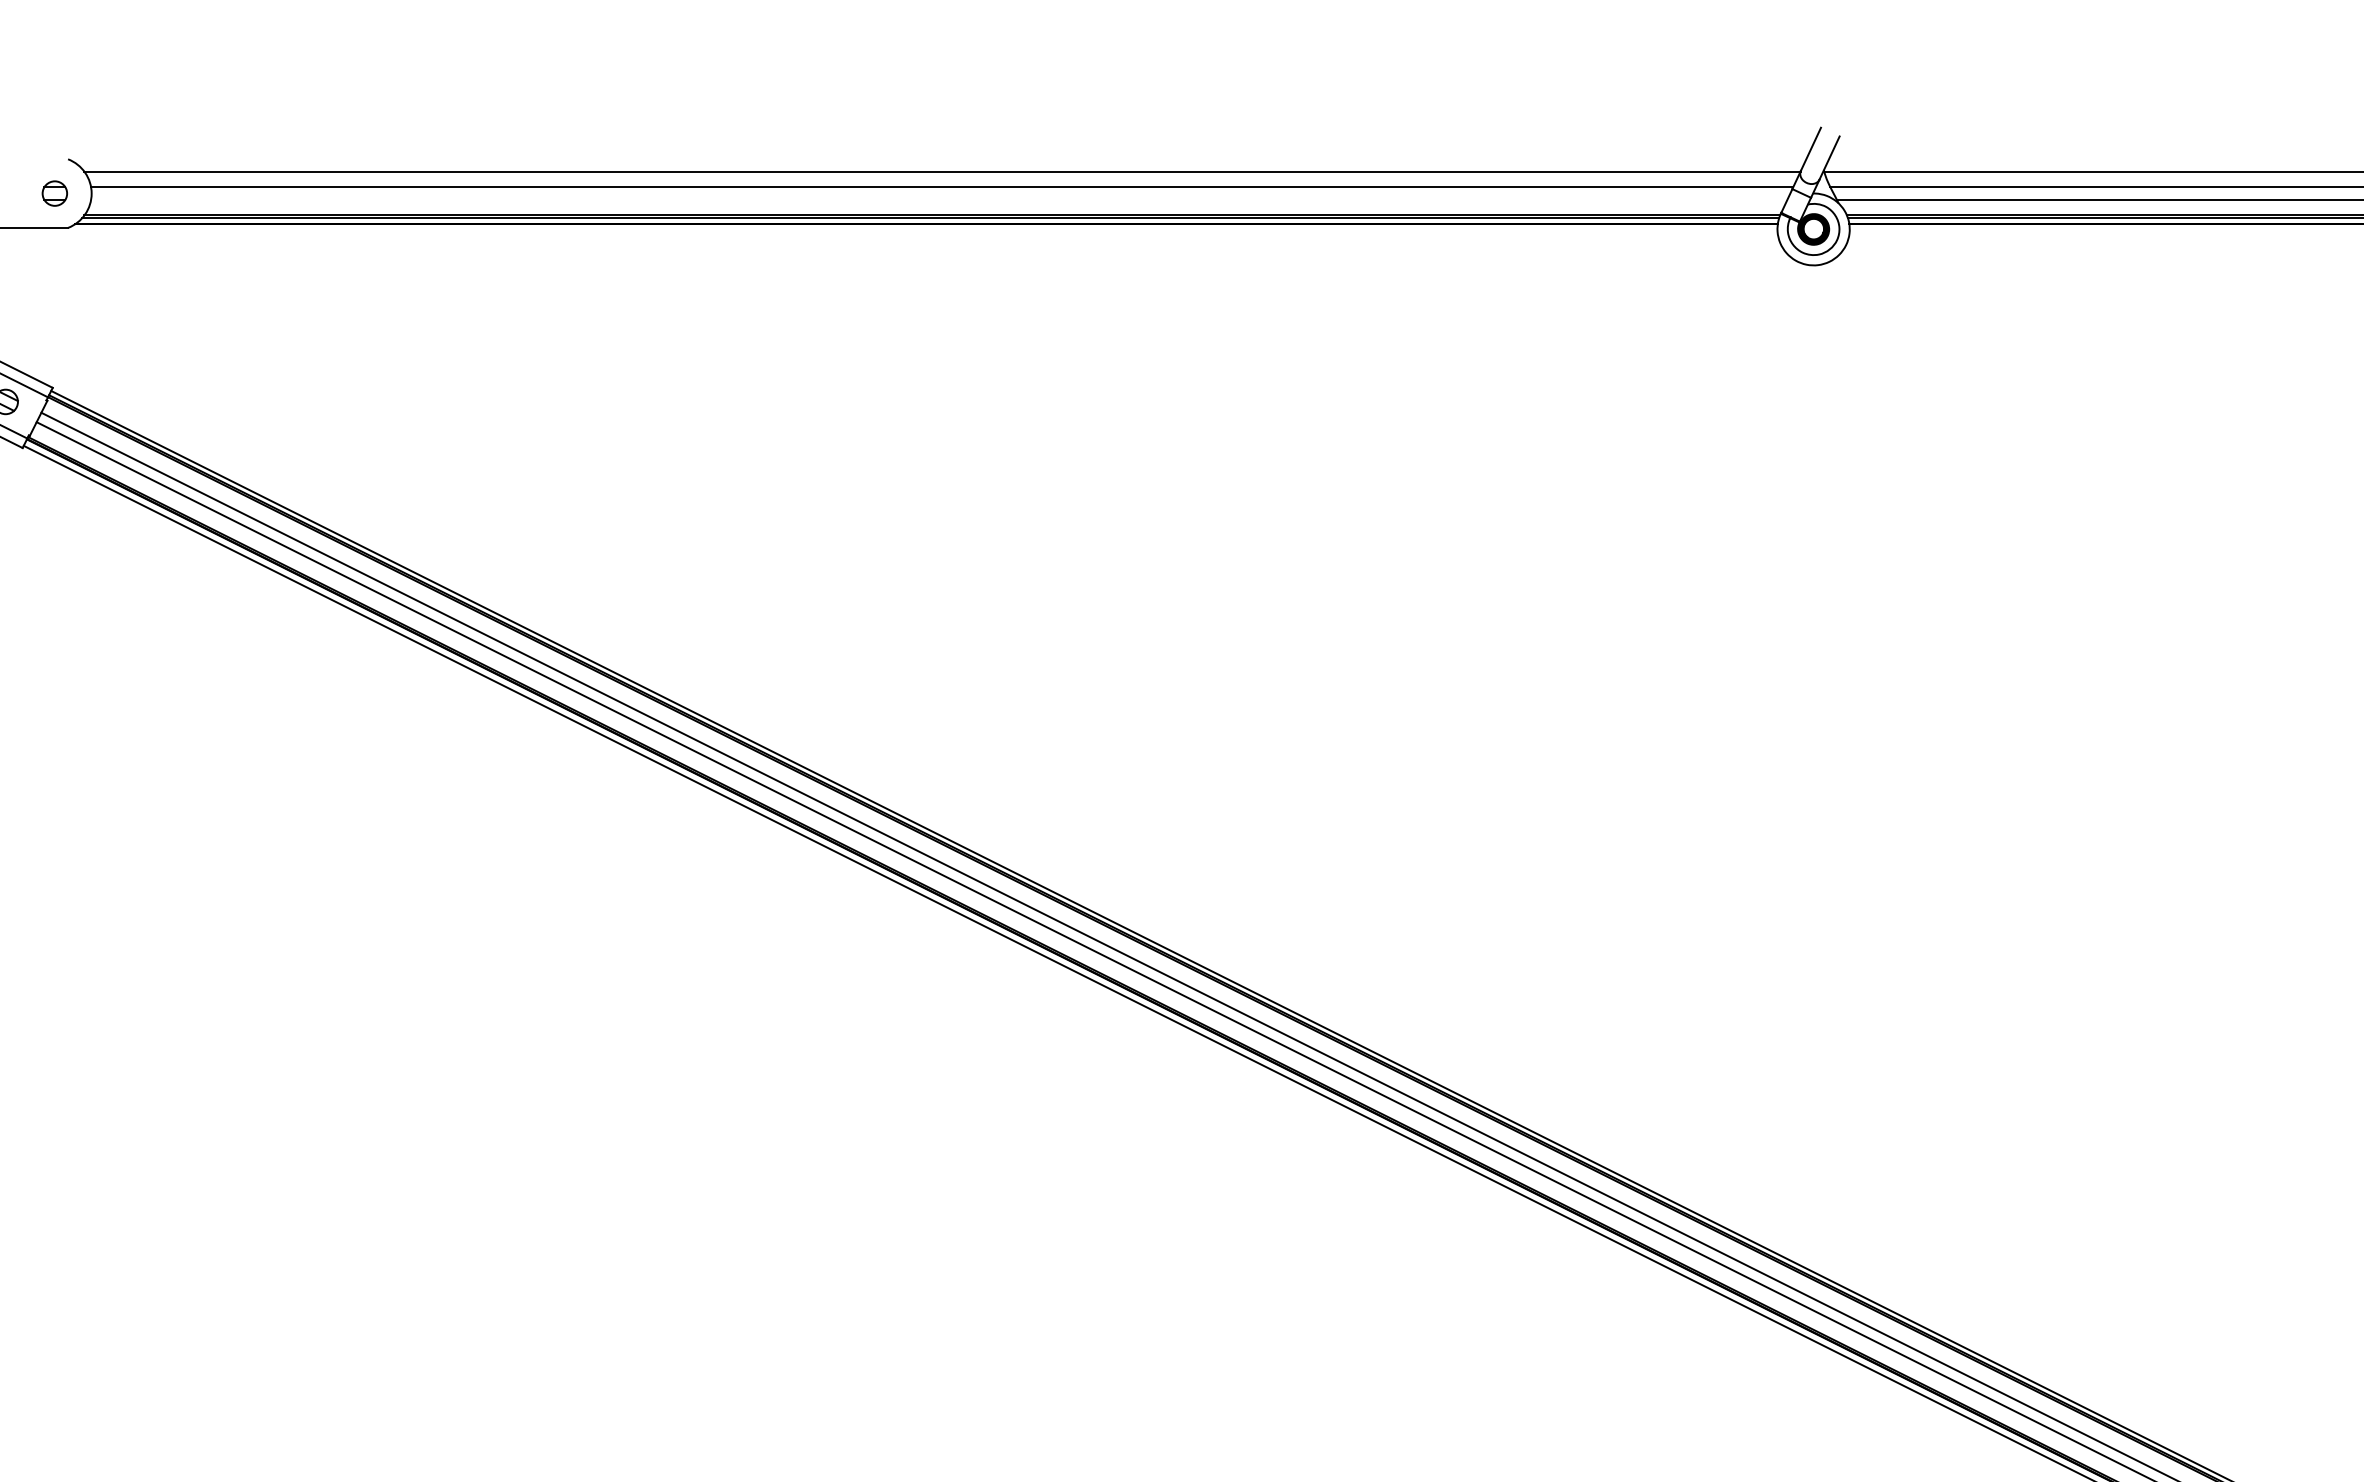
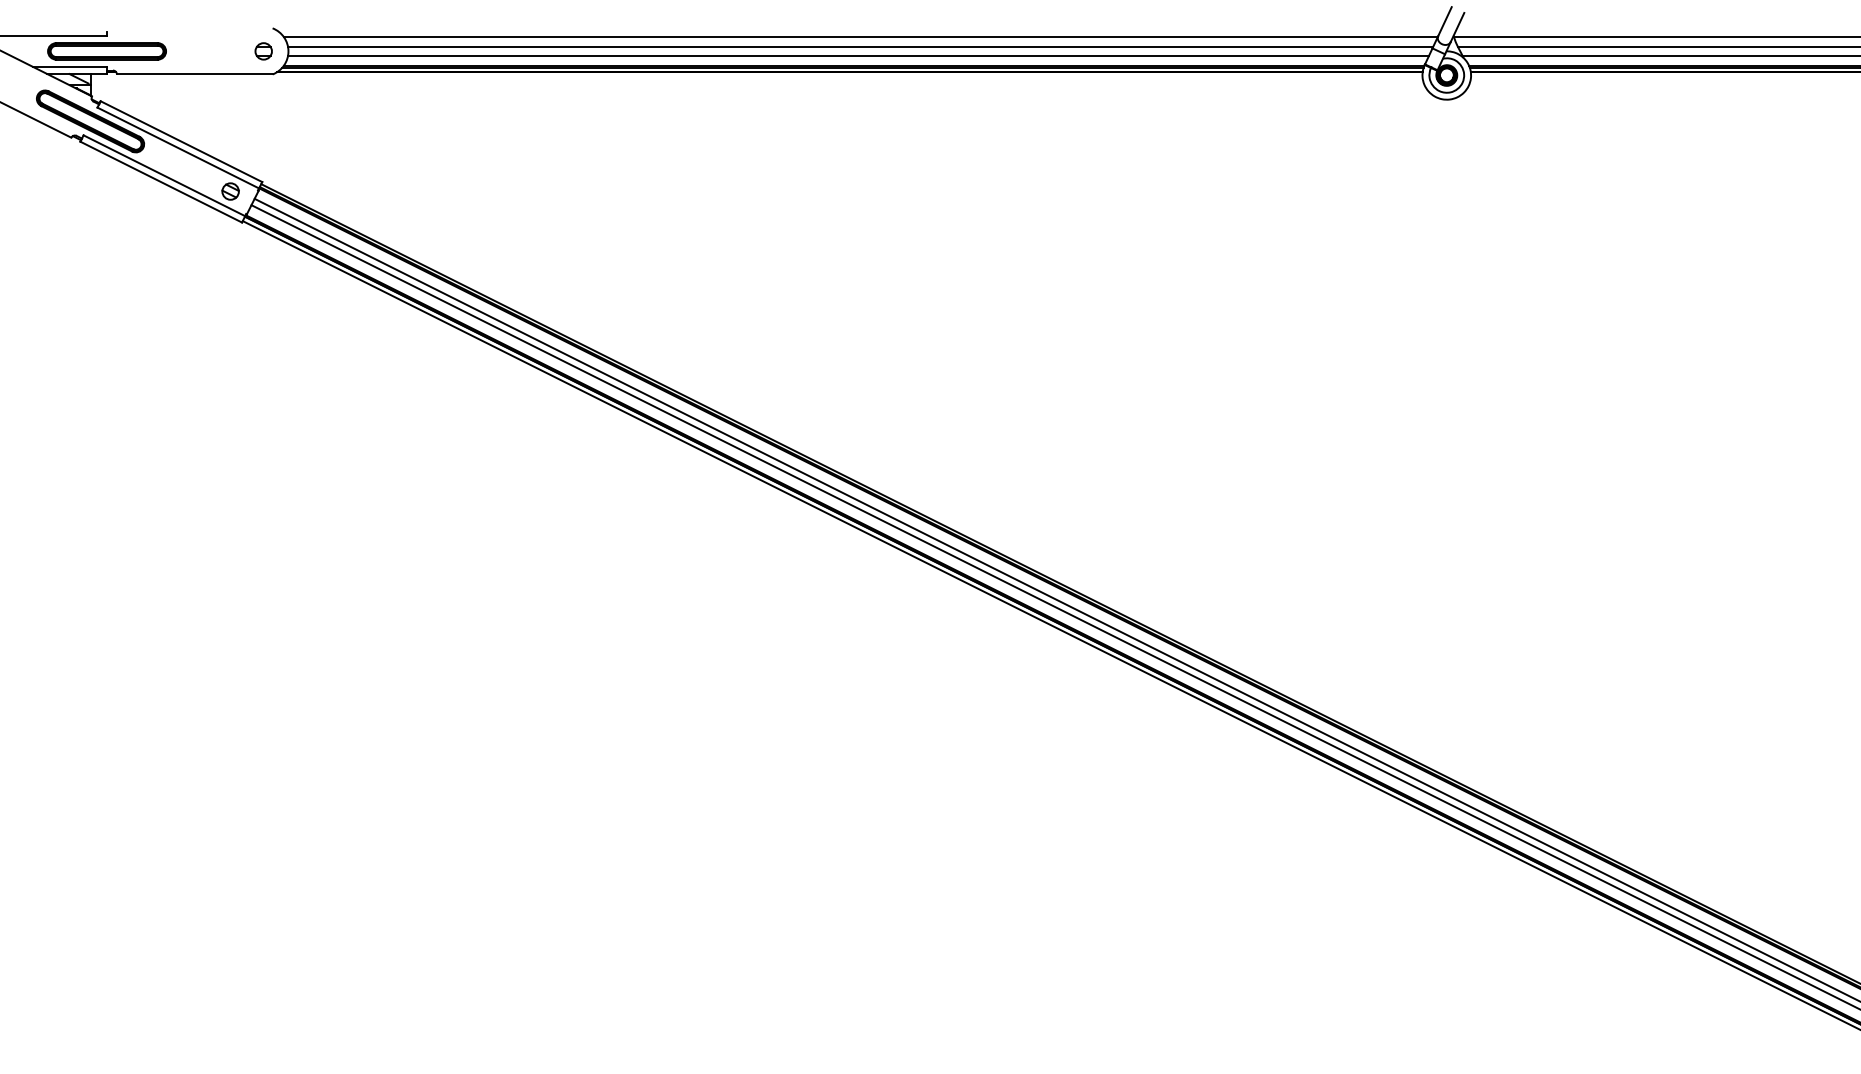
line: (939, 199) -> (858, 55), added

